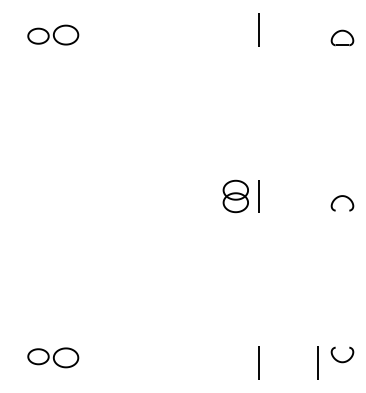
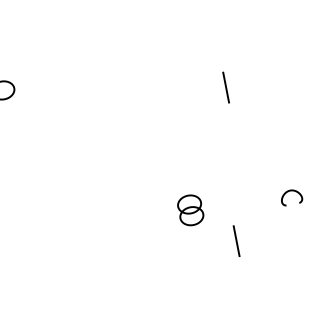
line: (258, 29) -> (225, 87), moved
part: (342, 37) -> (261, 42), removed
line: (258, 196) -> (236, 241), moved

